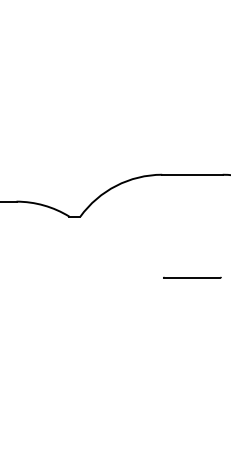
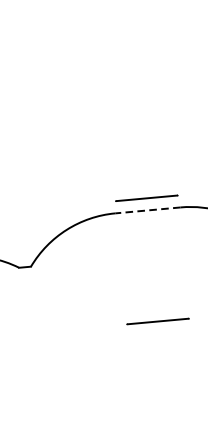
line: (192, 163) -> (146, 198), added
line: (191, 174) -> (146, 210), solid -> dashed

